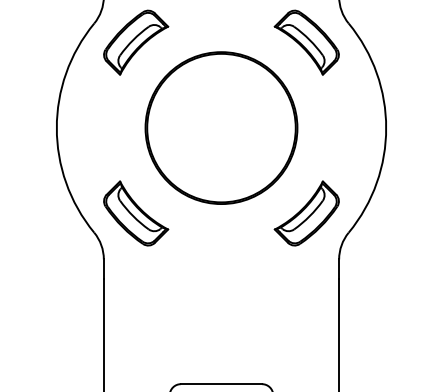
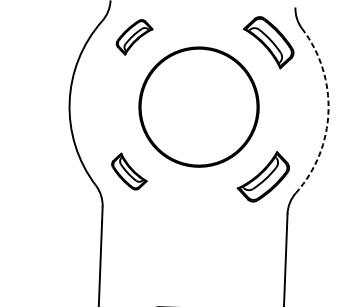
part: (136, 42) -> (134, 37), size x0.7
arc: (386, 128) -> (328, 112), solid -> dashed
part: (136, 213) -> (129, 171), size x0.7

